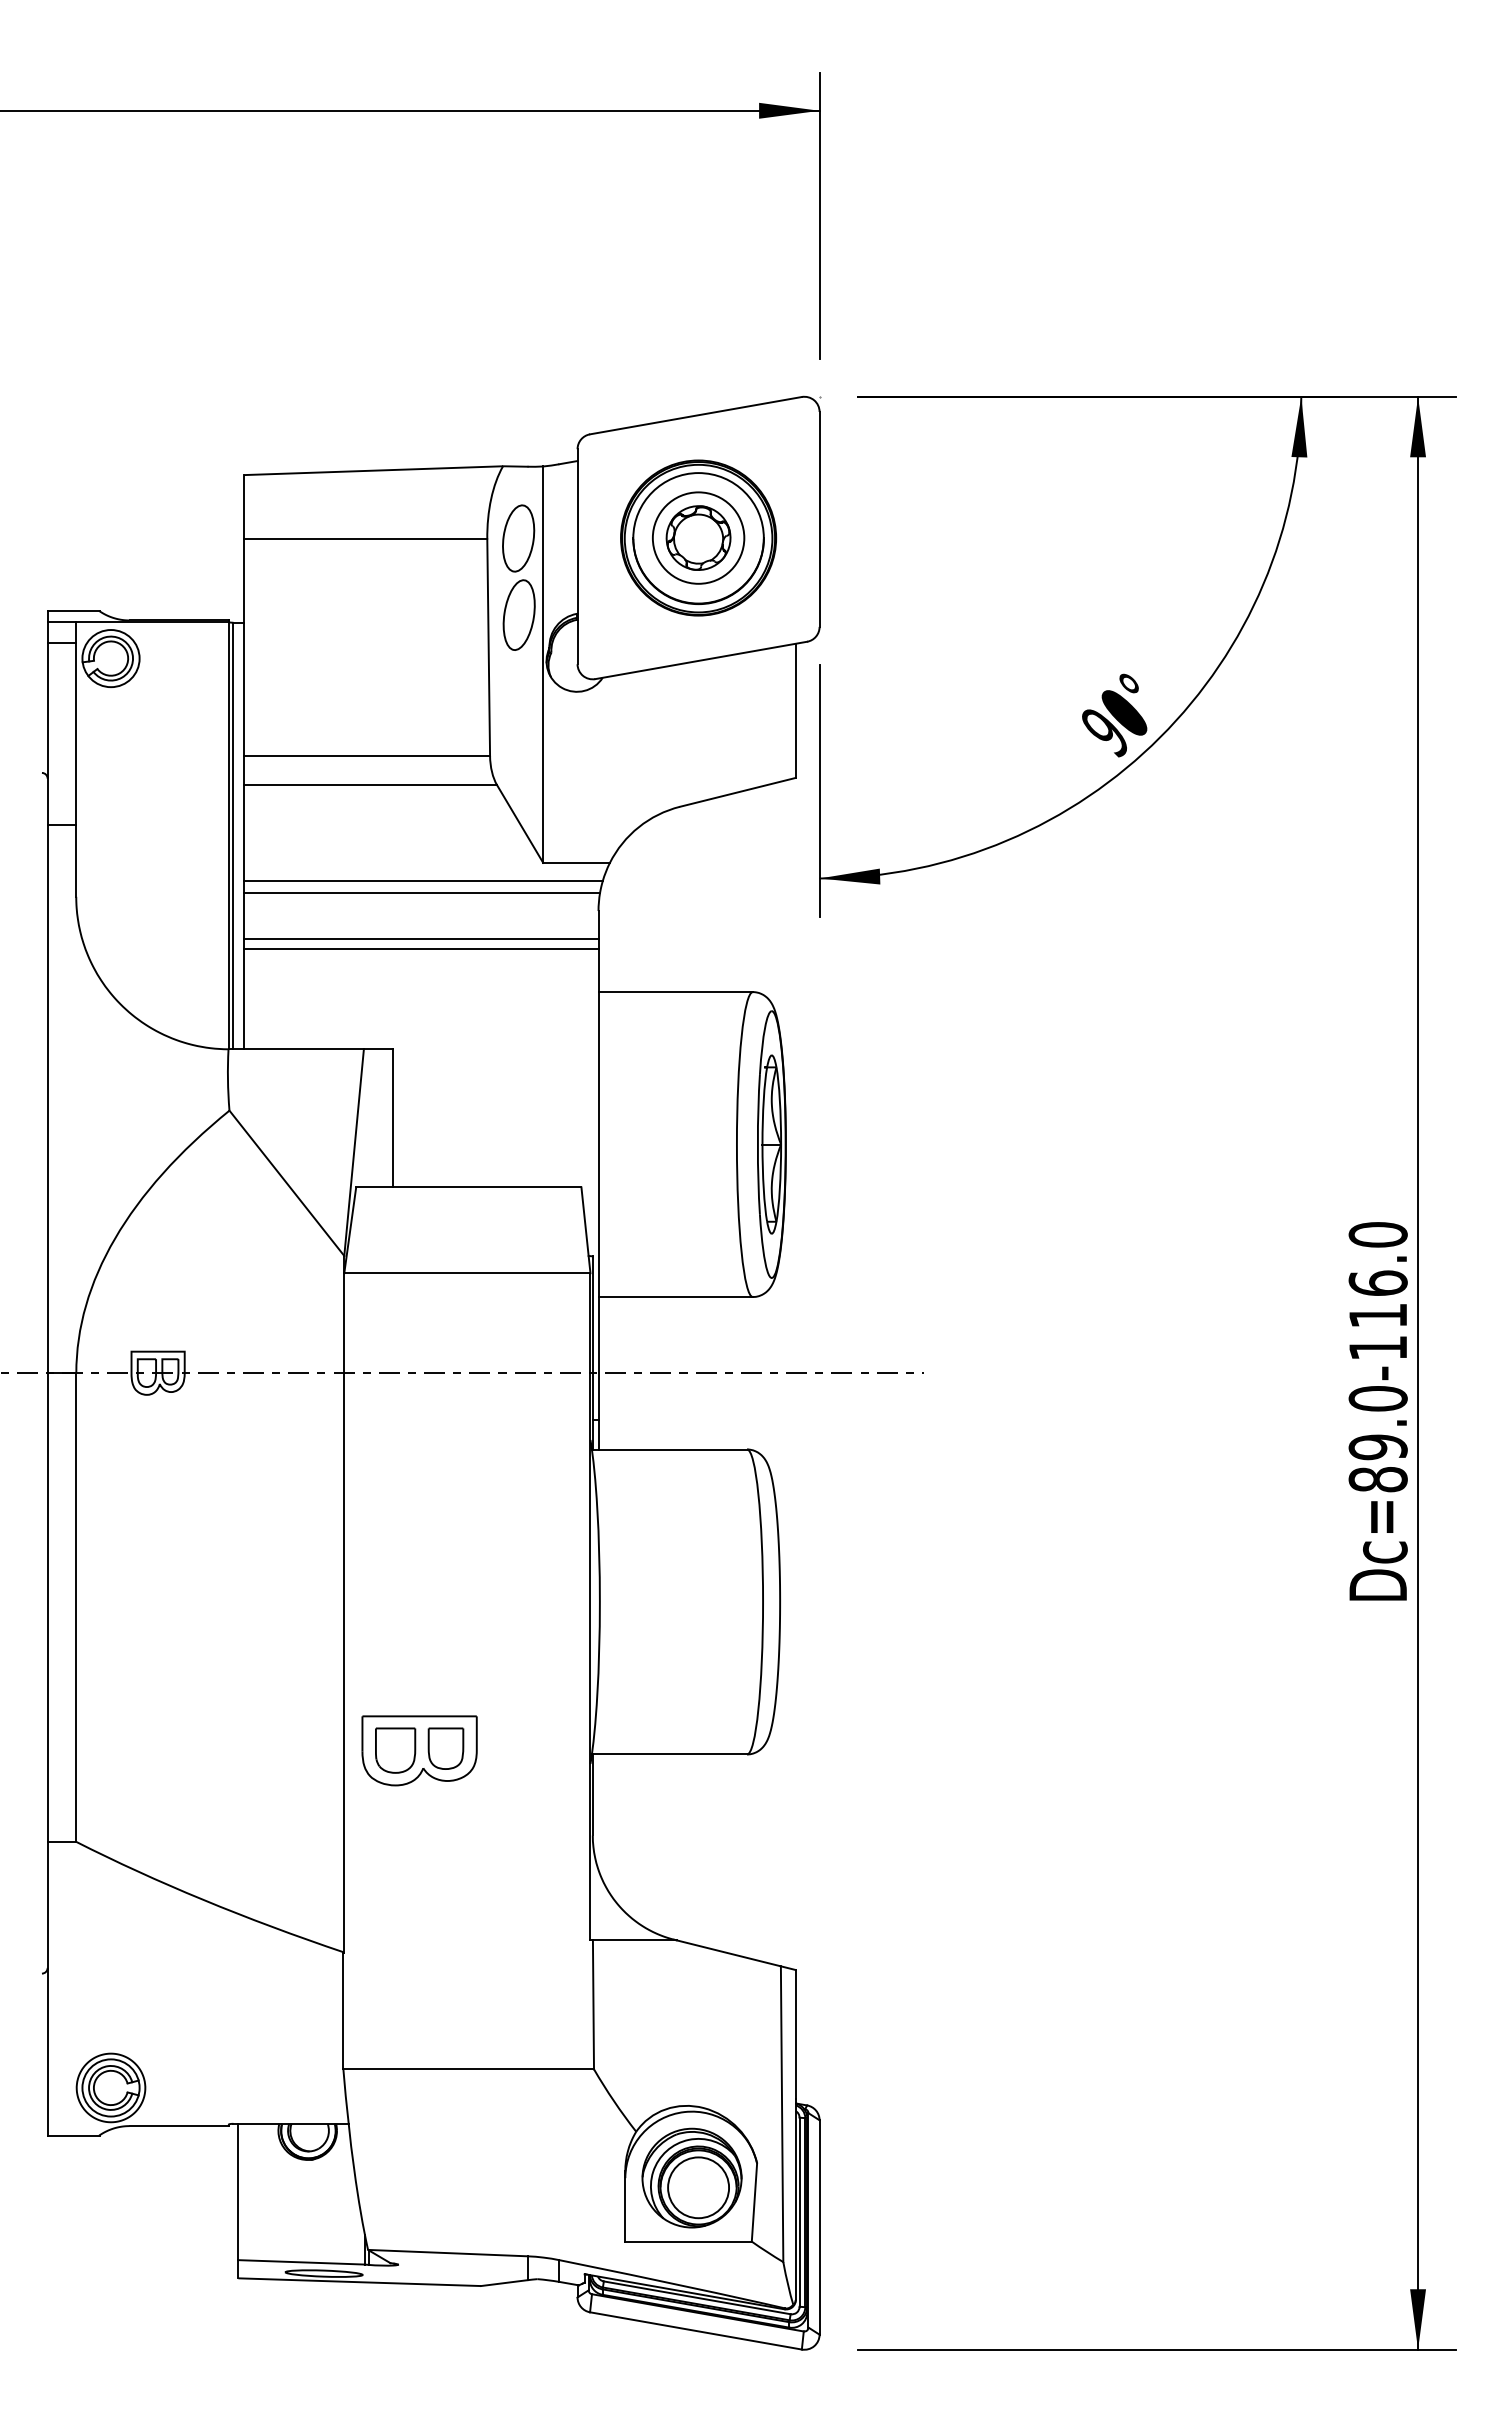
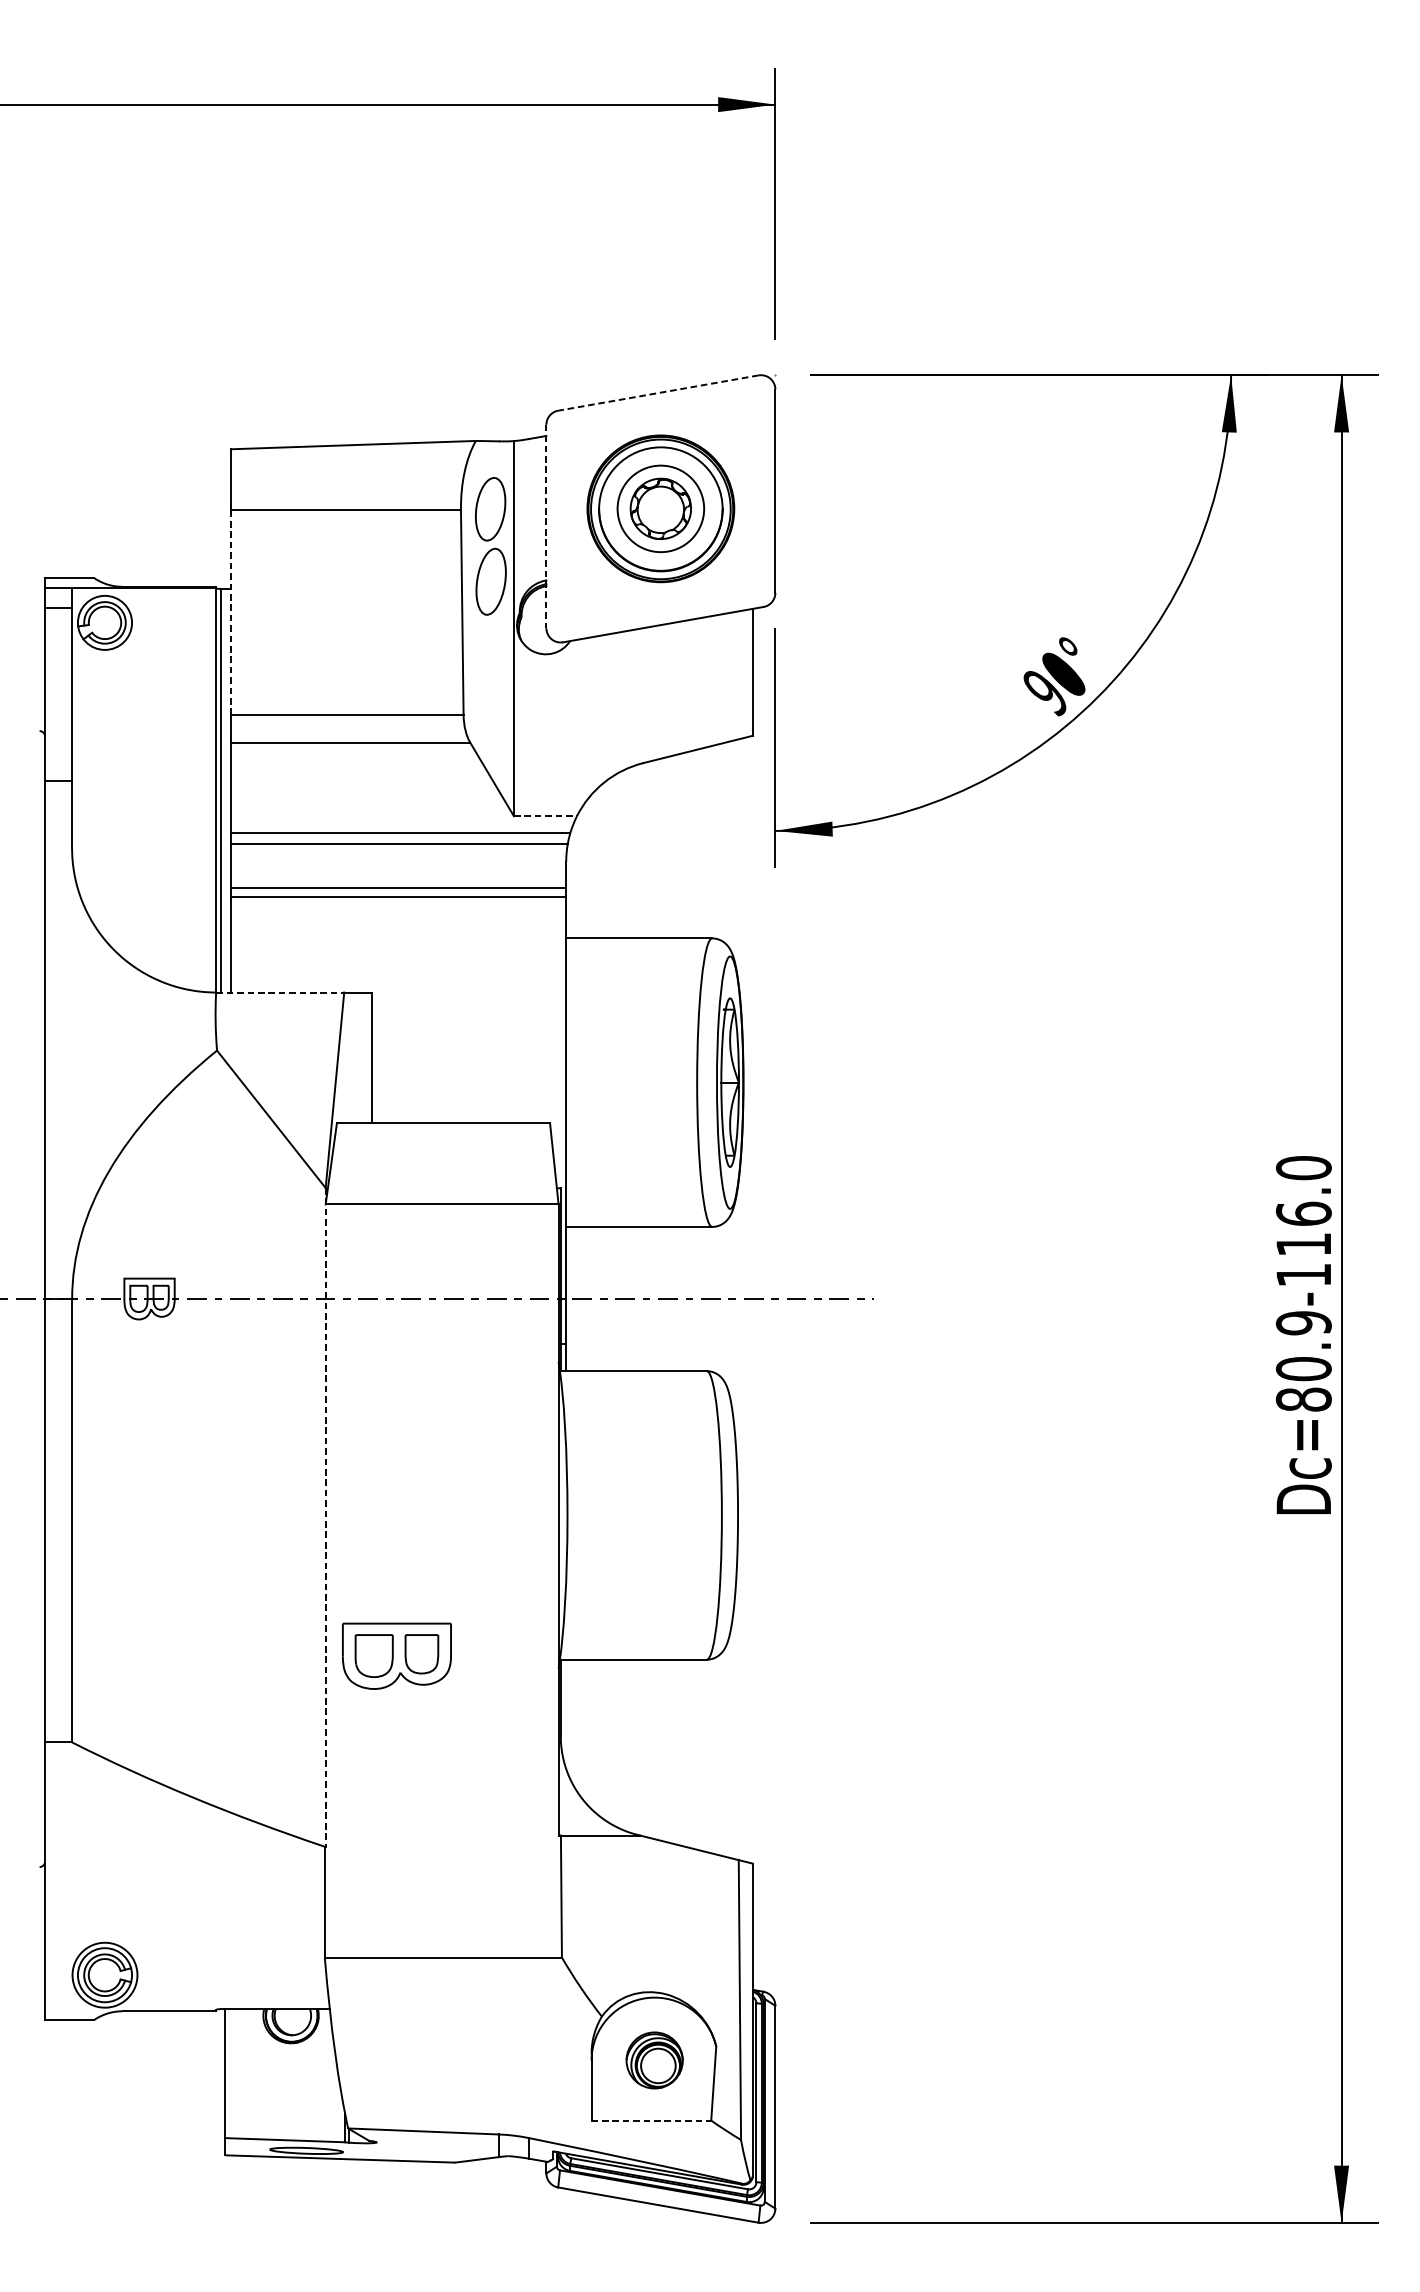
line: (695, 415) -> (657, 392), solid -> dashed
line: (577, 557) -> (546, 527), solid -> dashed
line: (244, 647) -> (231, 612), solid -> dashed
line: (577, 862) -> (546, 815), solid -> dashed
line: (296, 1049) -> (280, 992), solid -> dashed
text: (1377, 1423) -> (1303, 1346), Dc=89.0-116.0 -> Dc=80.9-116.0
line: (344, 1604) -> (325, 1517), solid -> dashed
part: (691, 2177) -> (654, 2059), size x0.6
line: (689, 2241) -> (652, 2120), solid -> dashed

